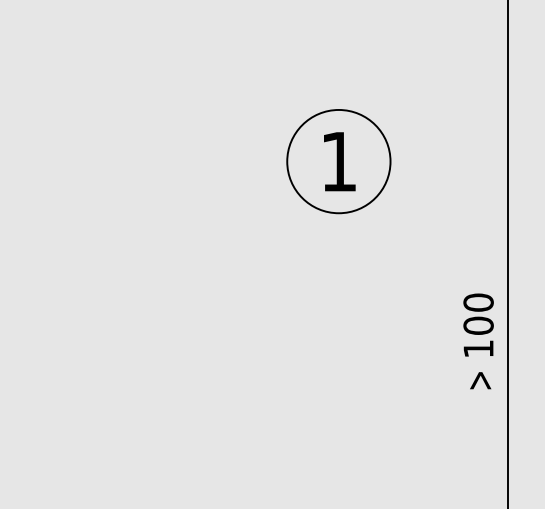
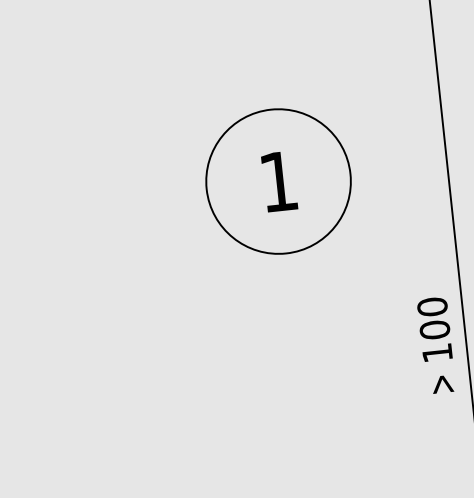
circle: (338, 161) -> (278, 181), size x1.4

